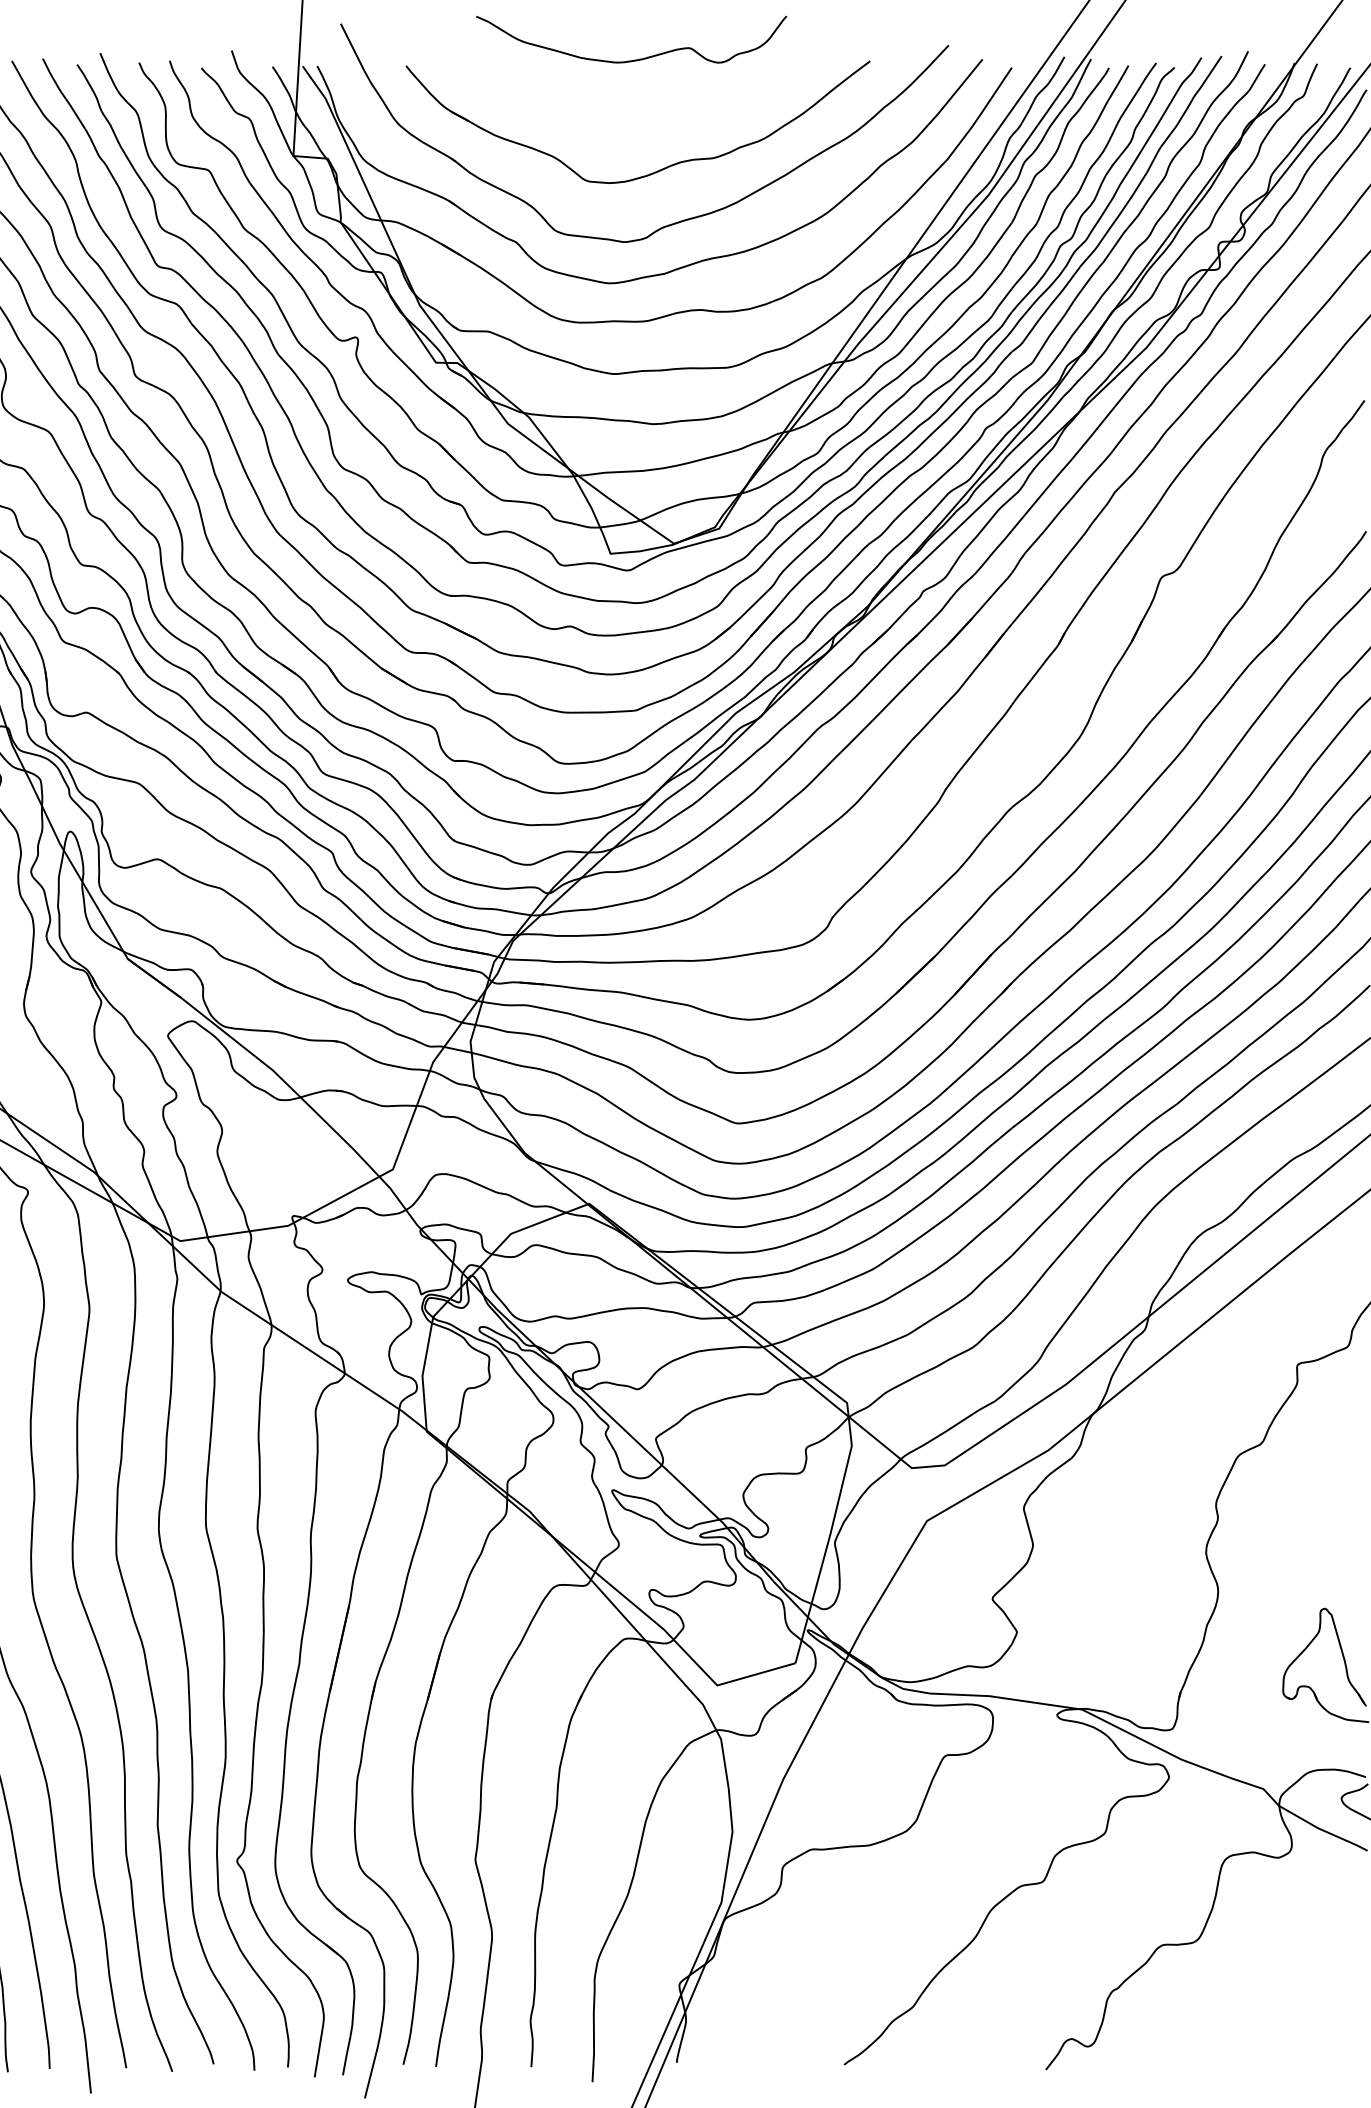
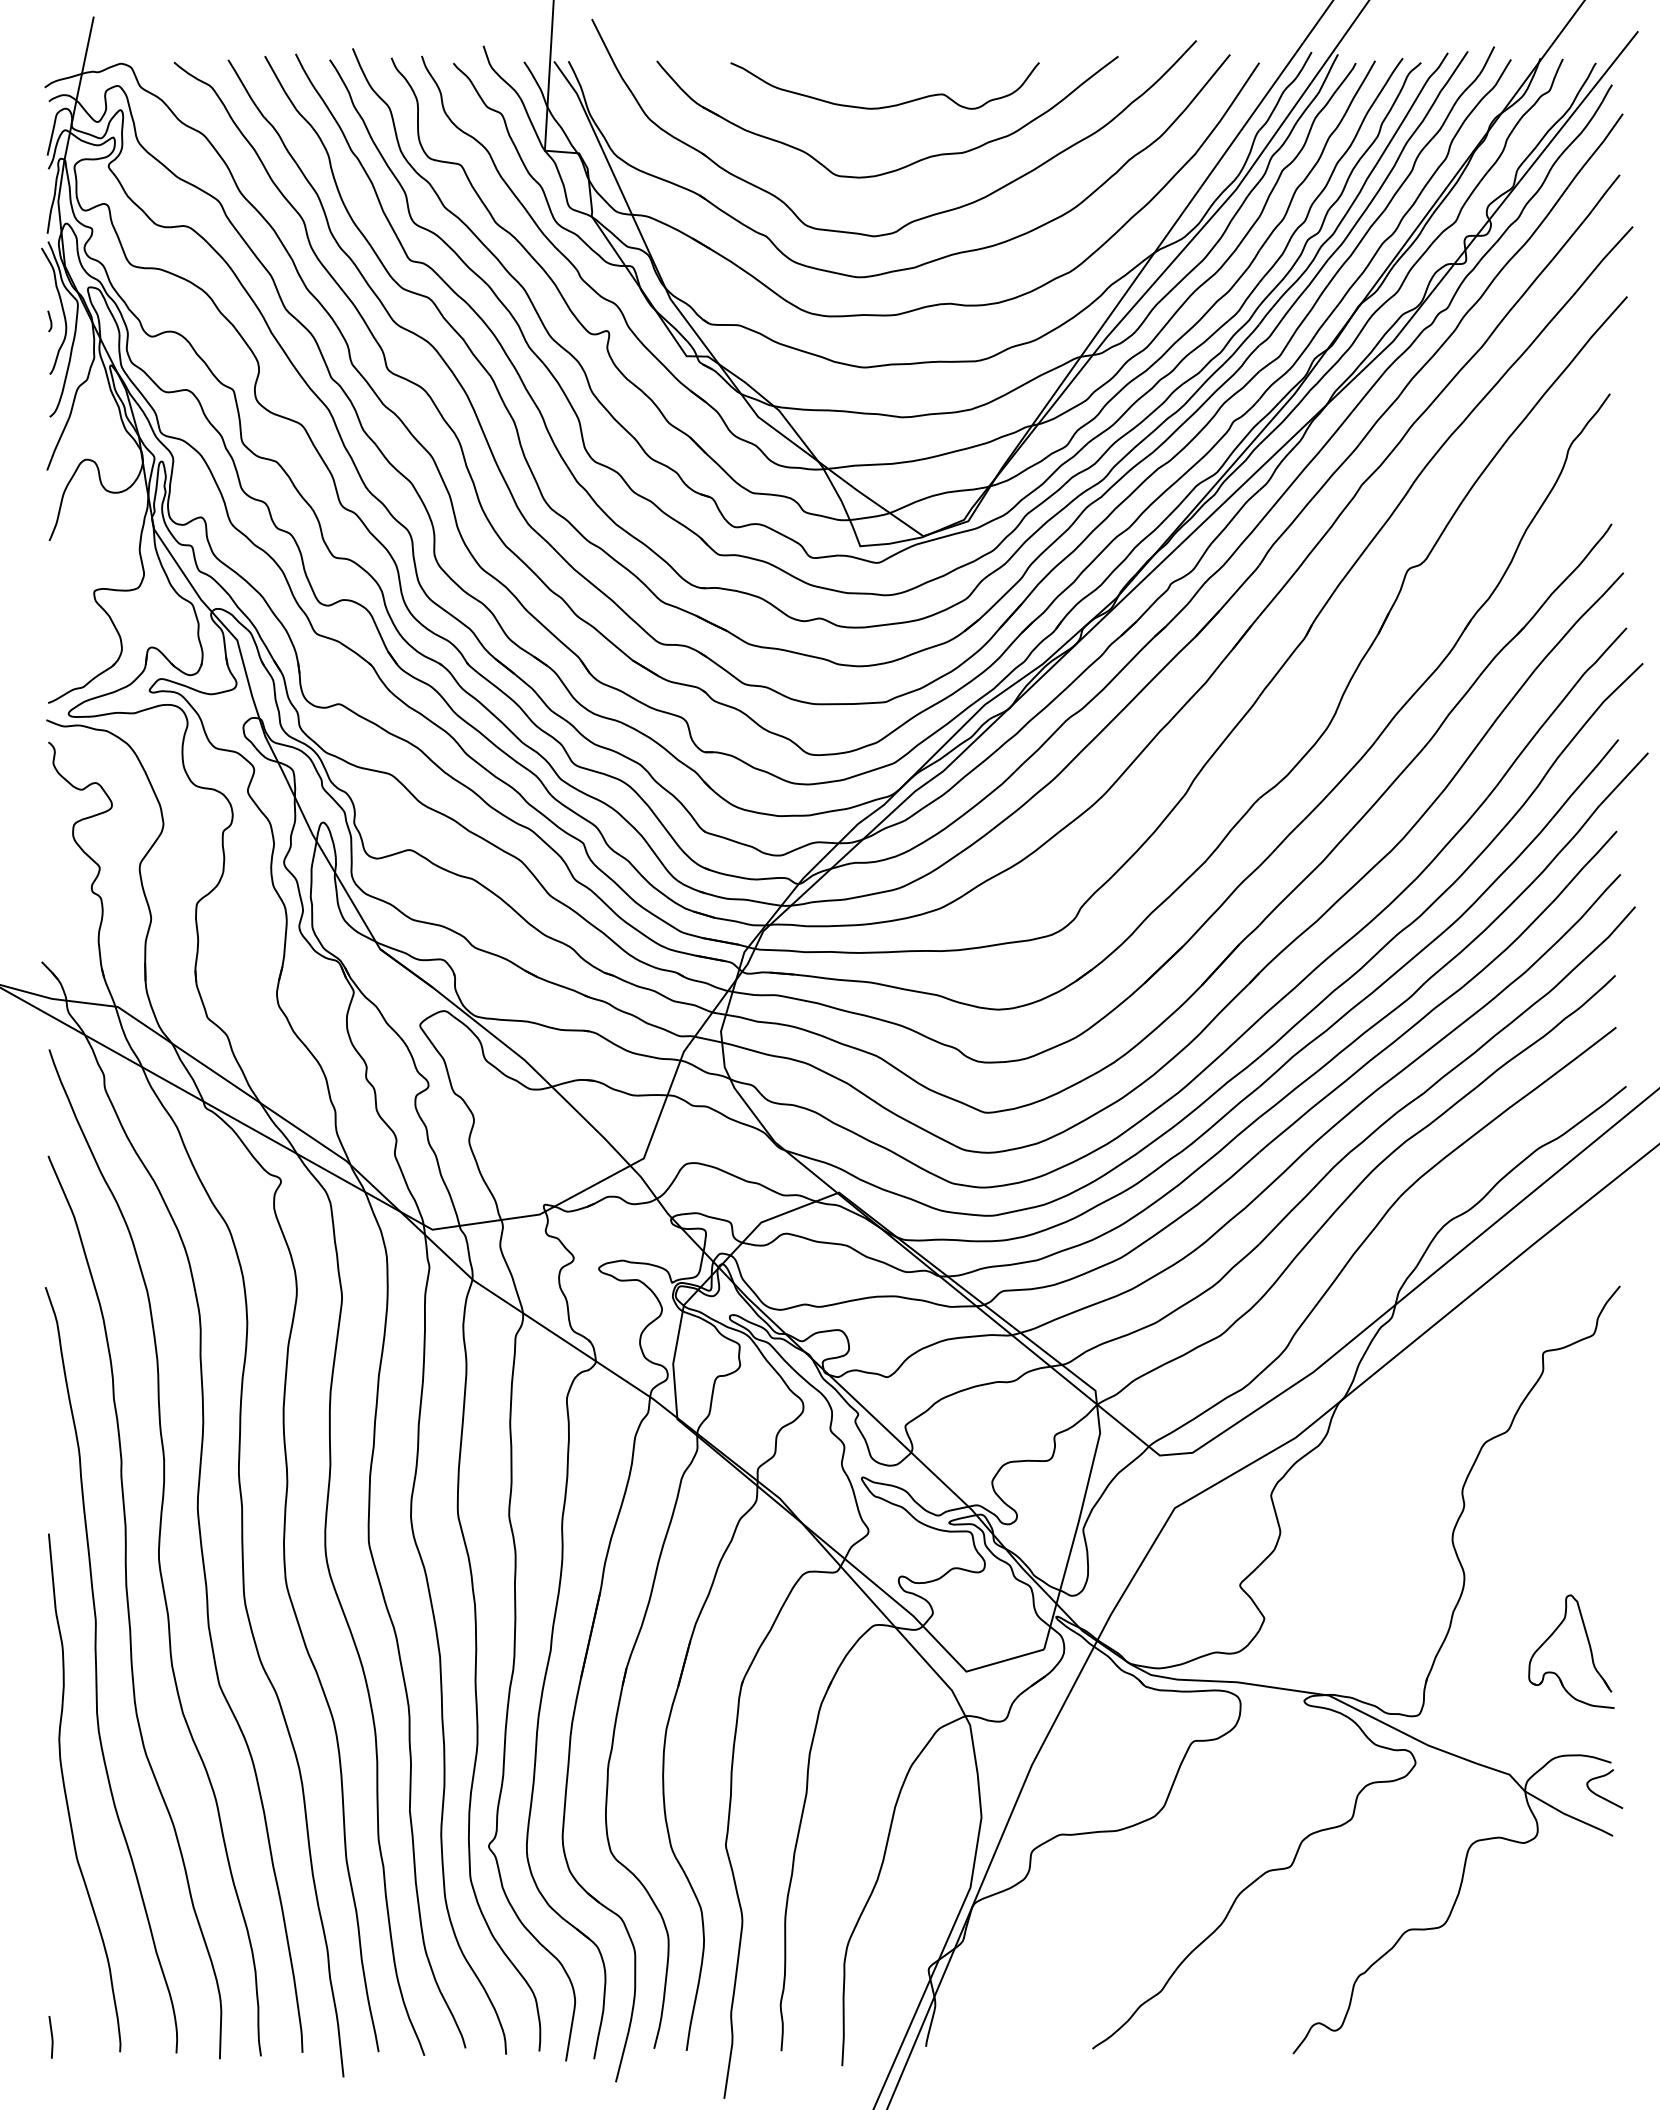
curve: (635, 59) -> (889, 105), moved

